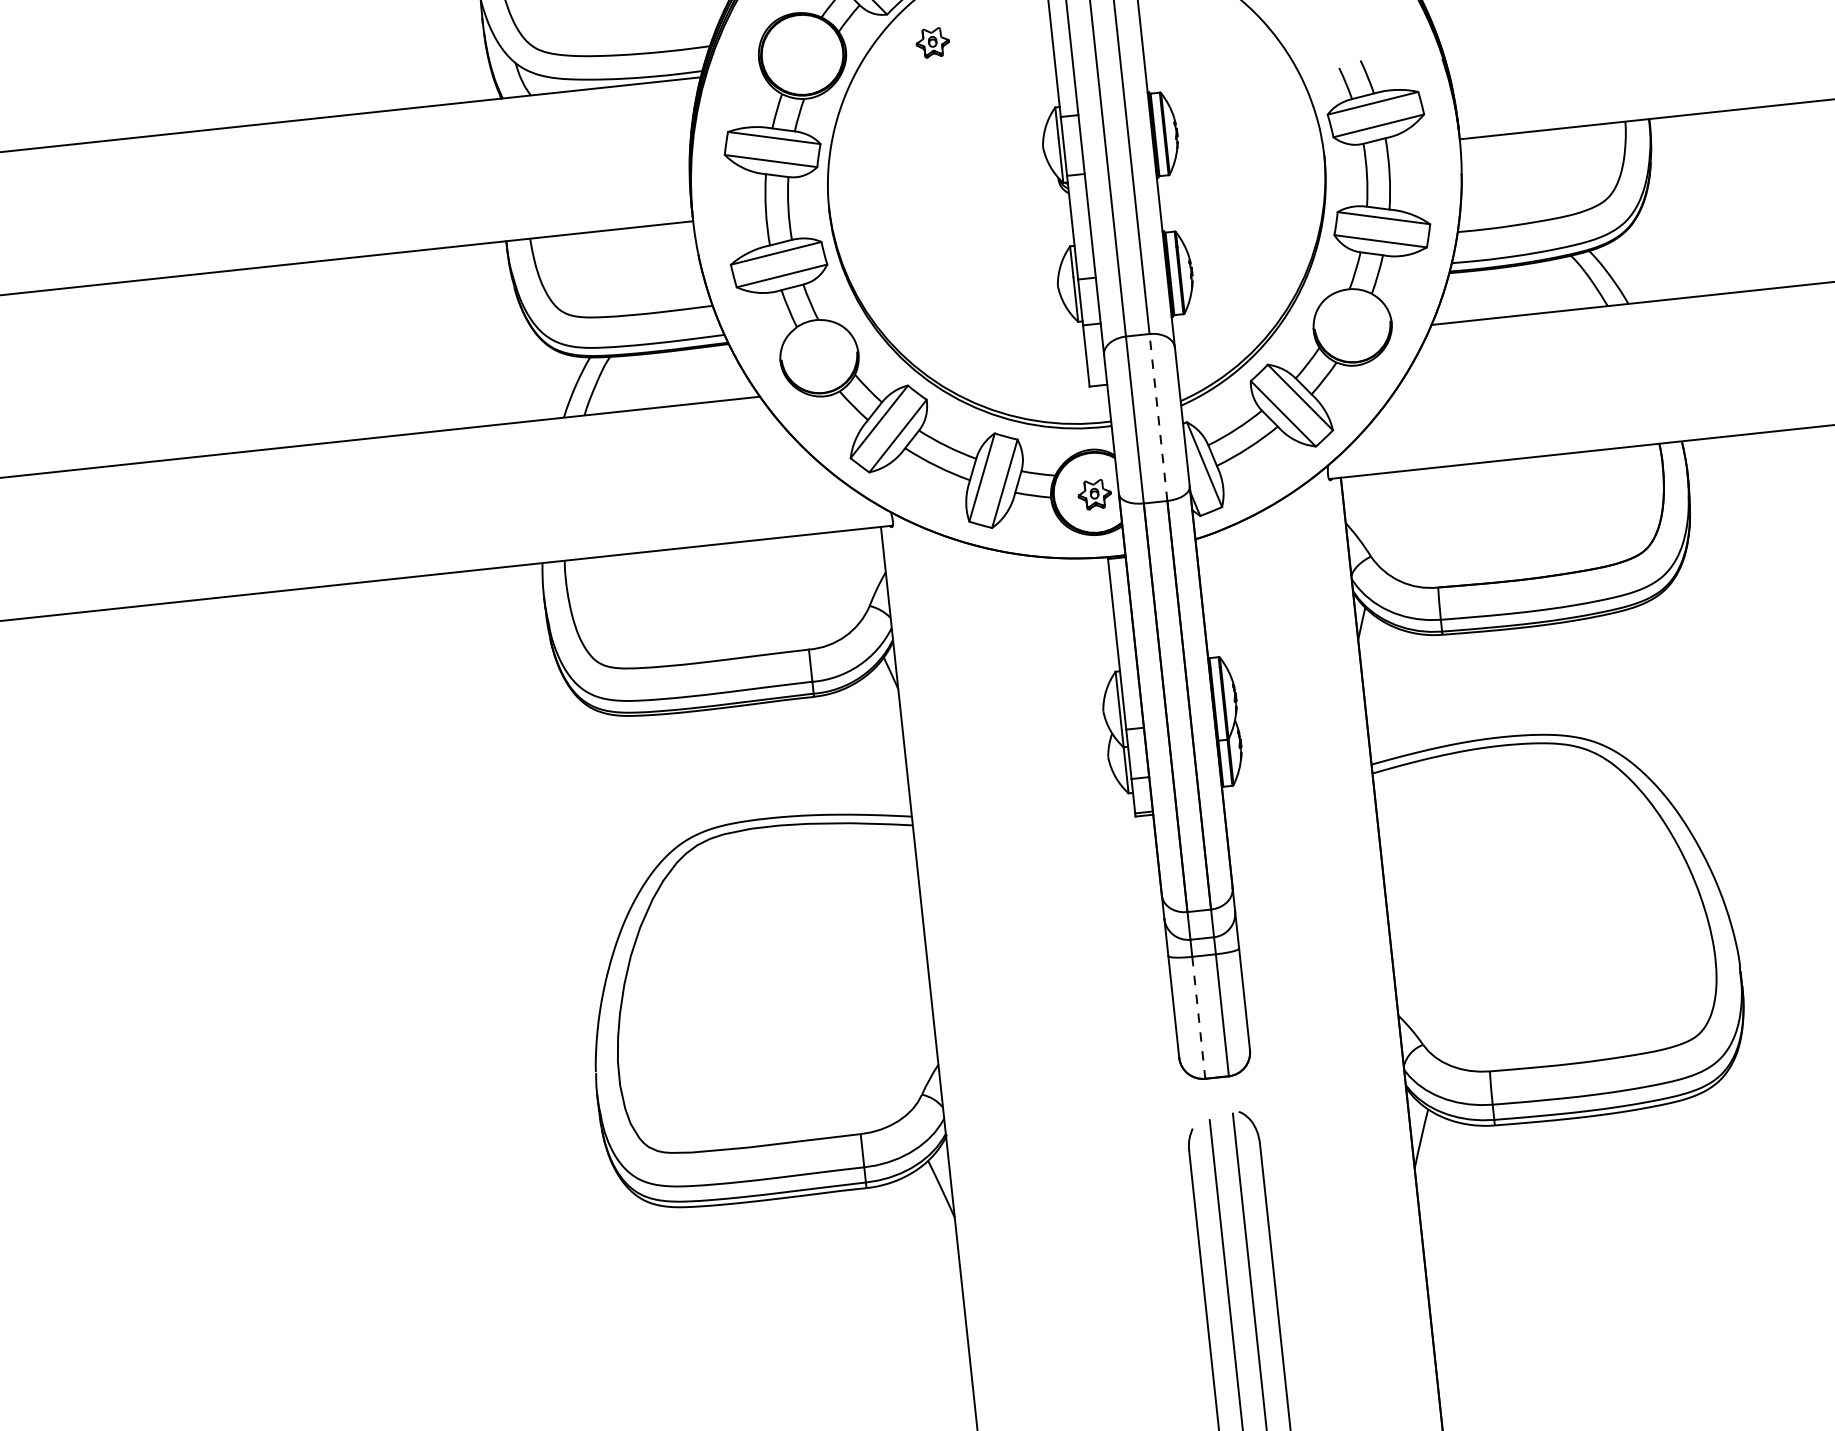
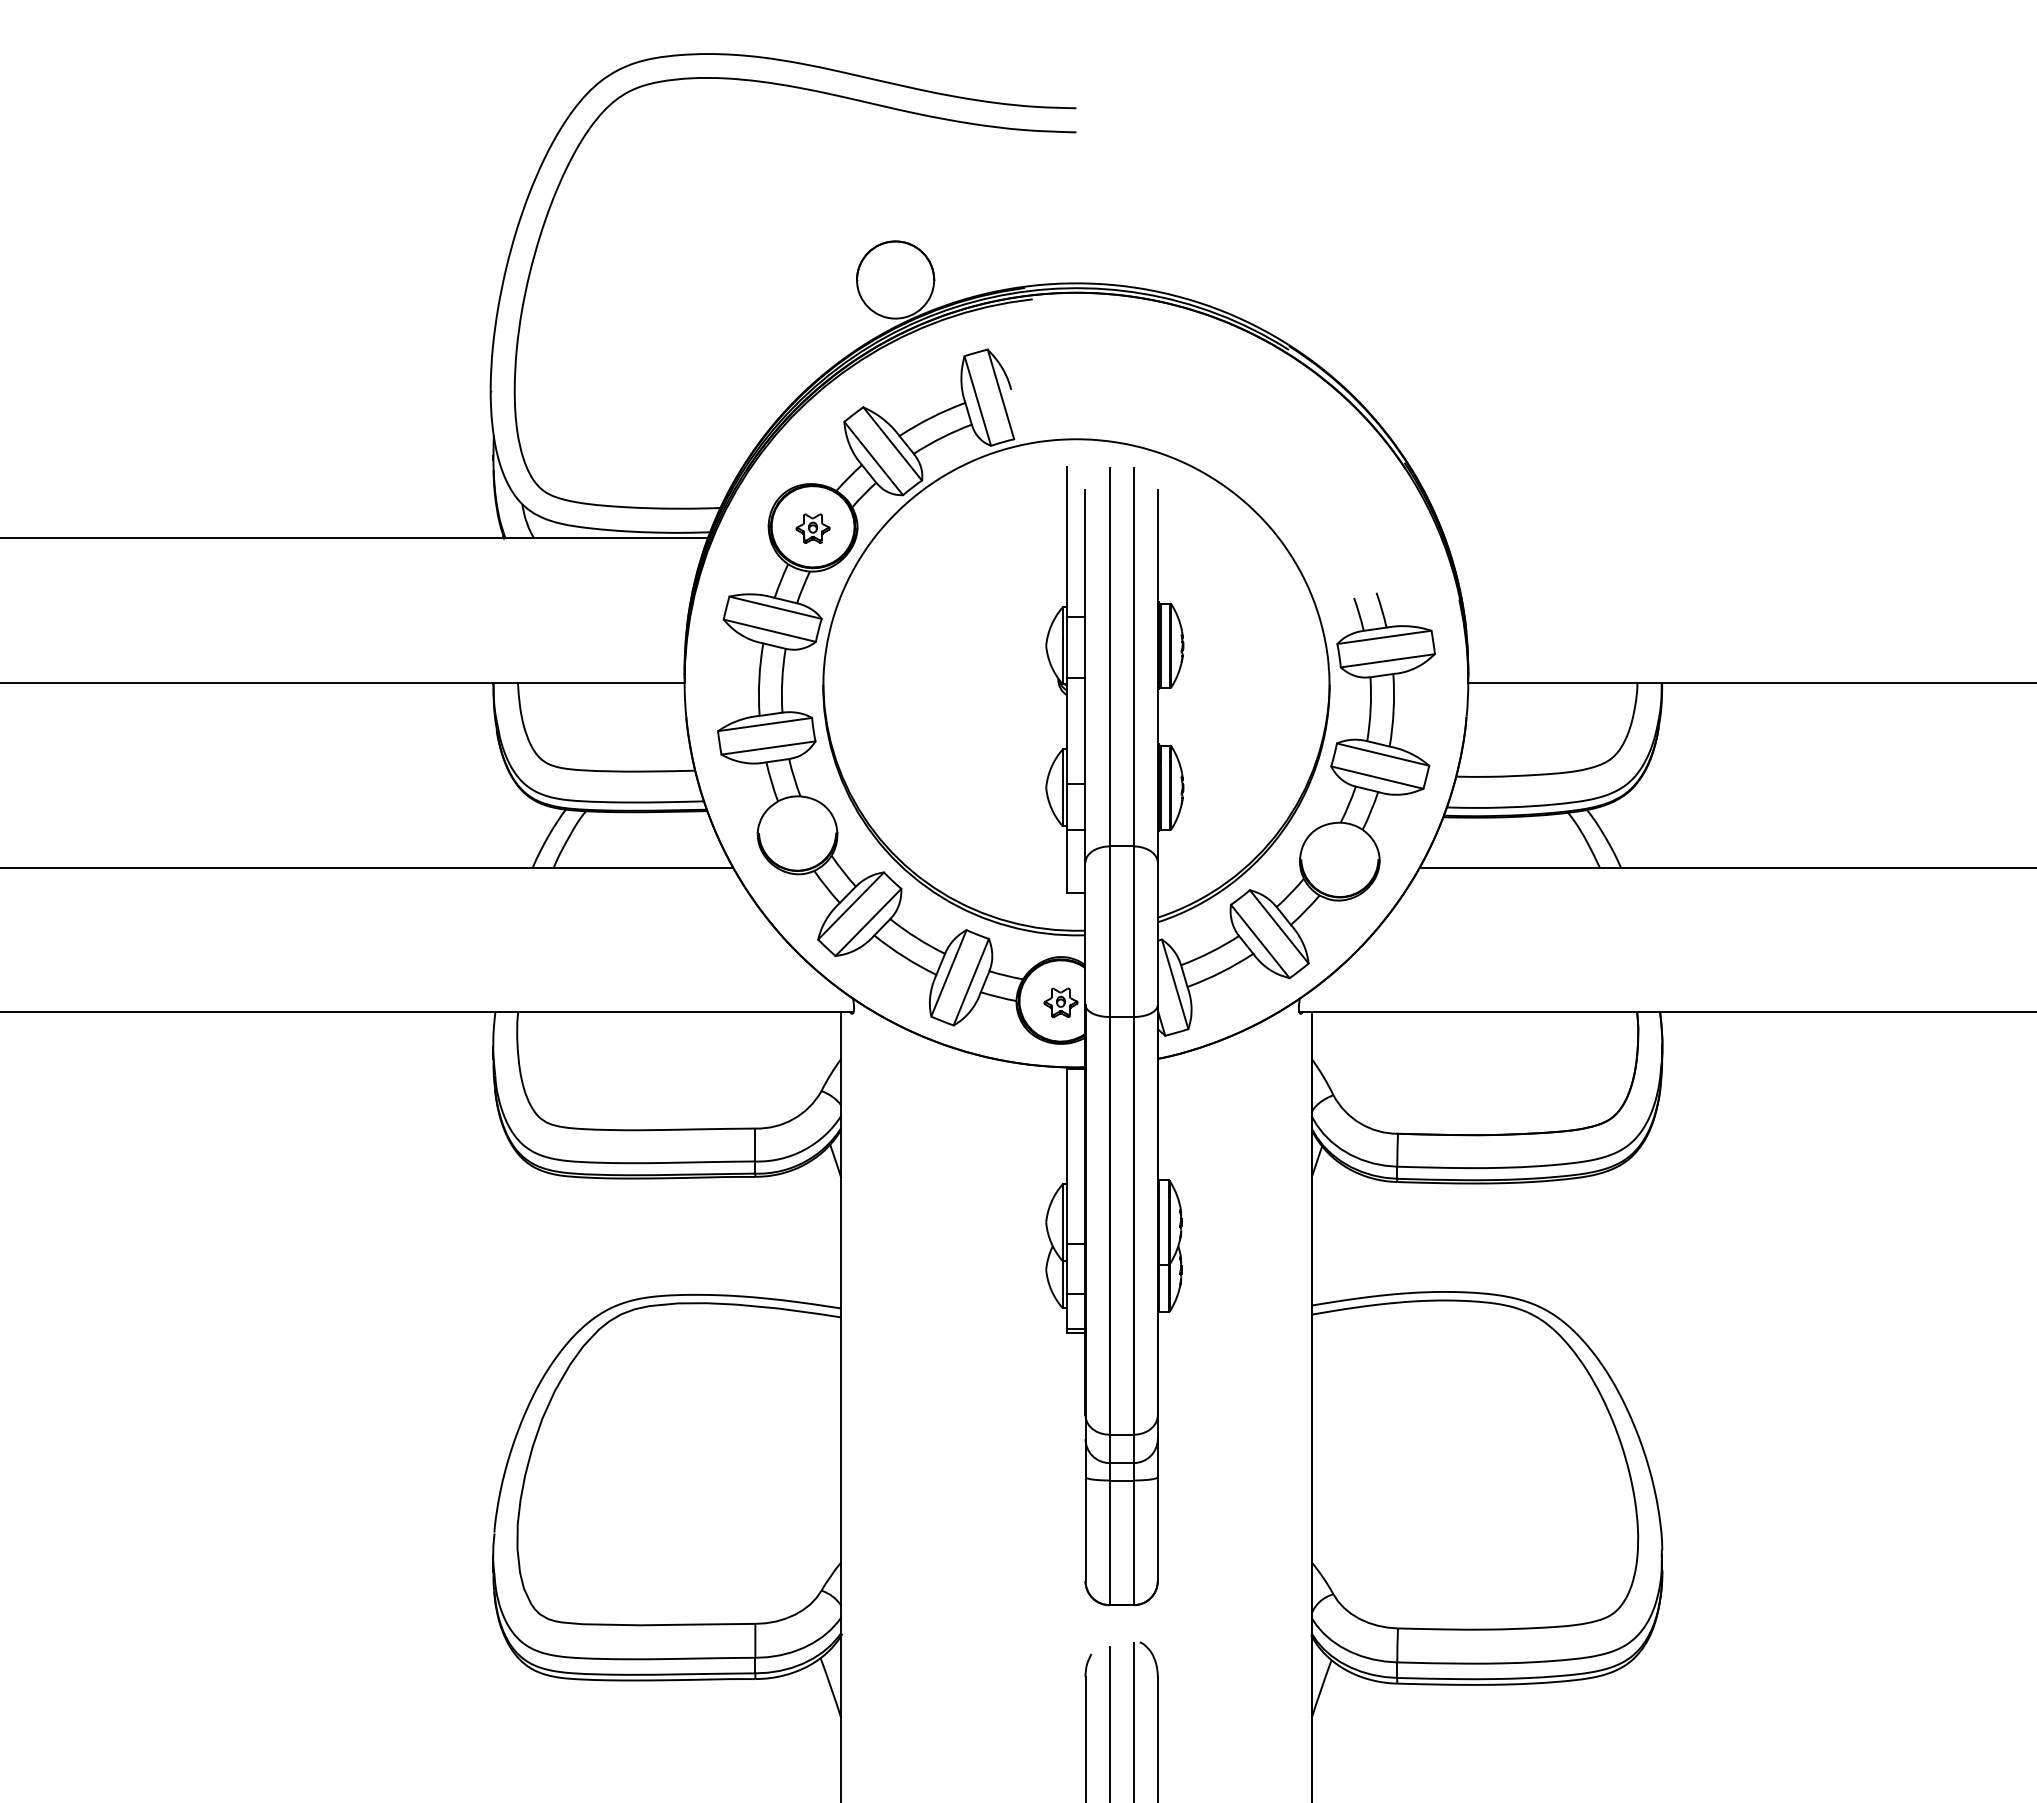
part: (932, 42) -> (812, 528), moved
line: (1158, 417) -> (1133, 931), dashed -> solid
line: (1198, 1018) -> (1109, 1543), dashed -> solid

